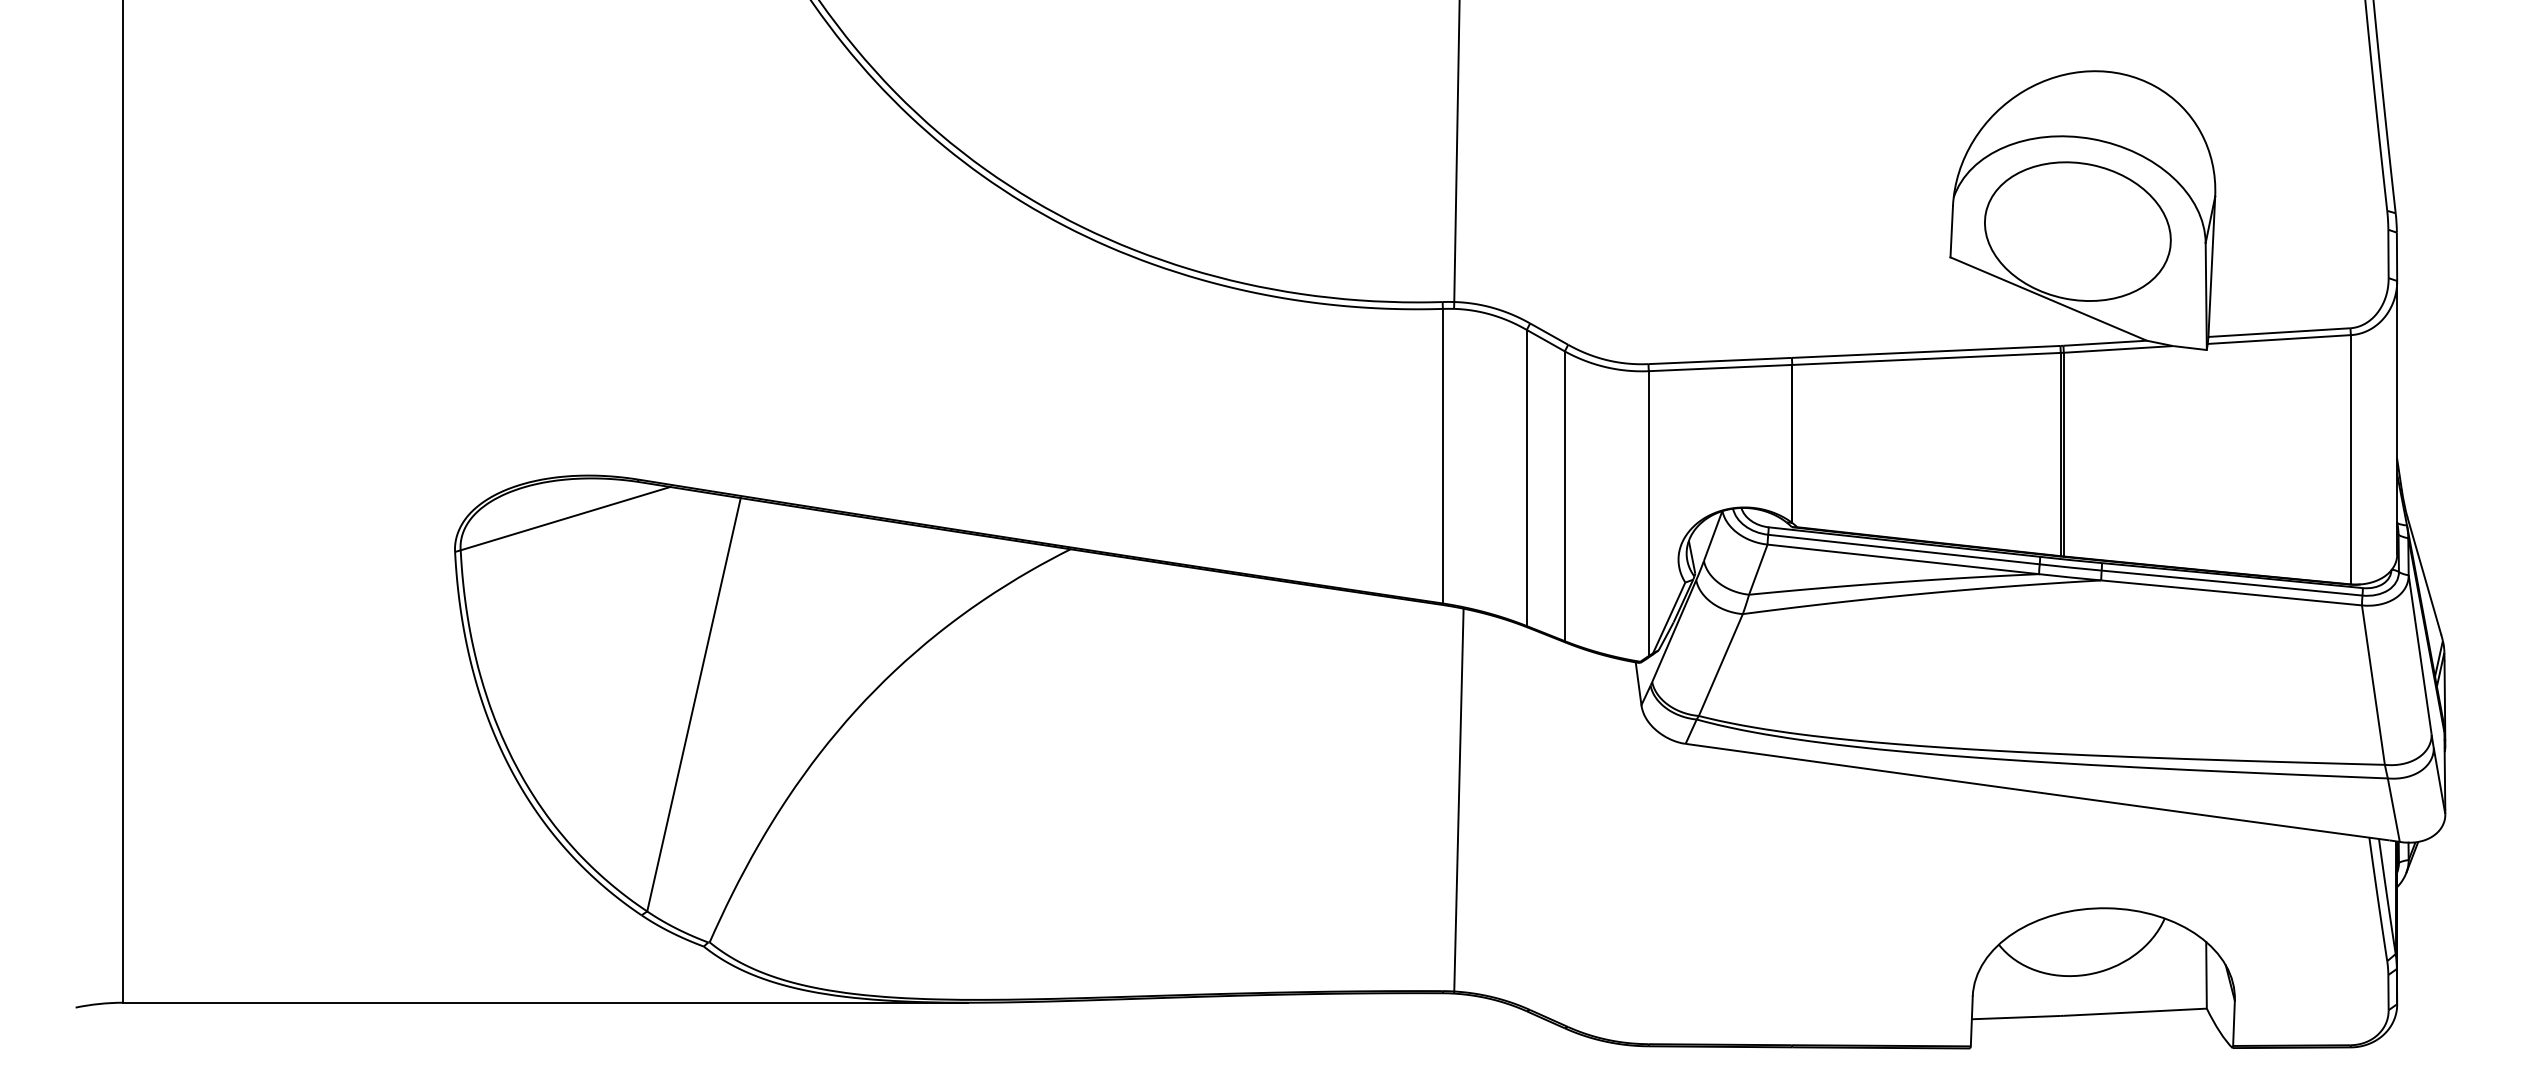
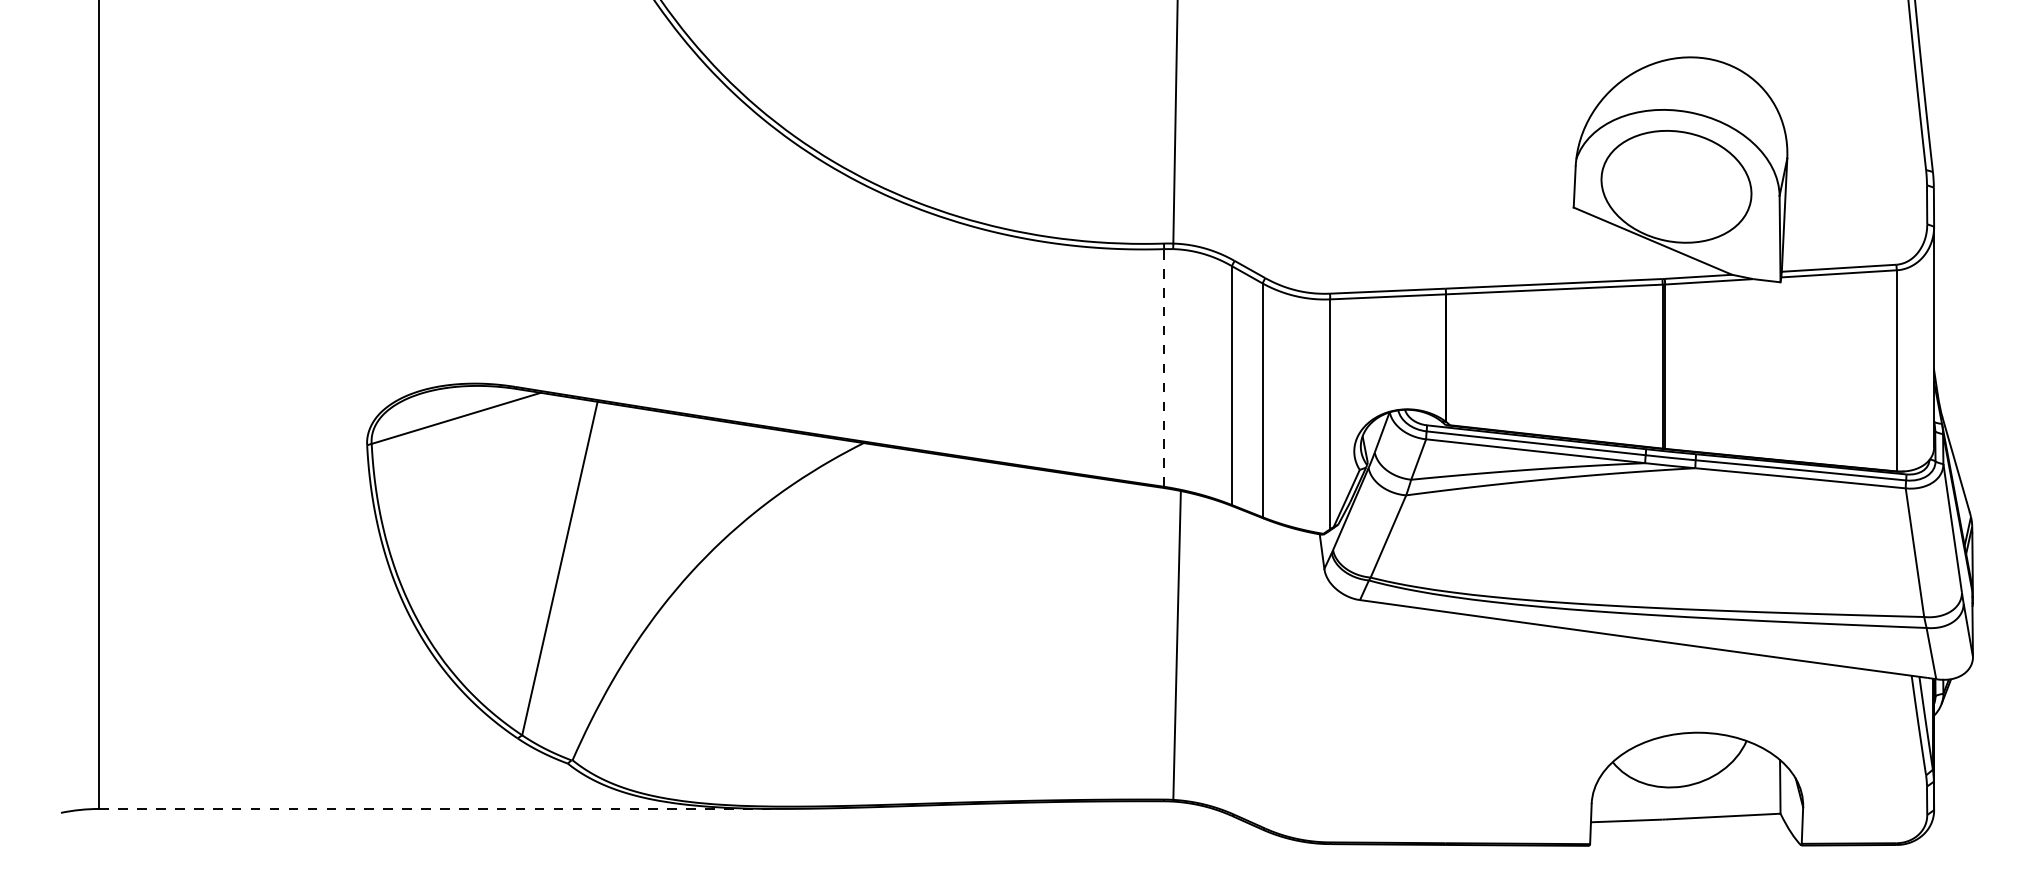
line: (1443, 455) -> (1164, 367), solid -> dashed
line: (545, 1002) -> (440, 808), solid -> dashed

